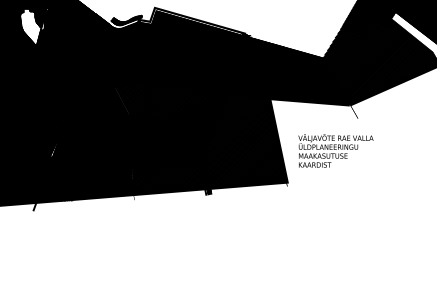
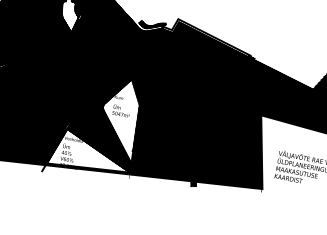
fill: (110, 134) -> (119, 119), removed
fill: (84, 179) -> (90, 153), removed

